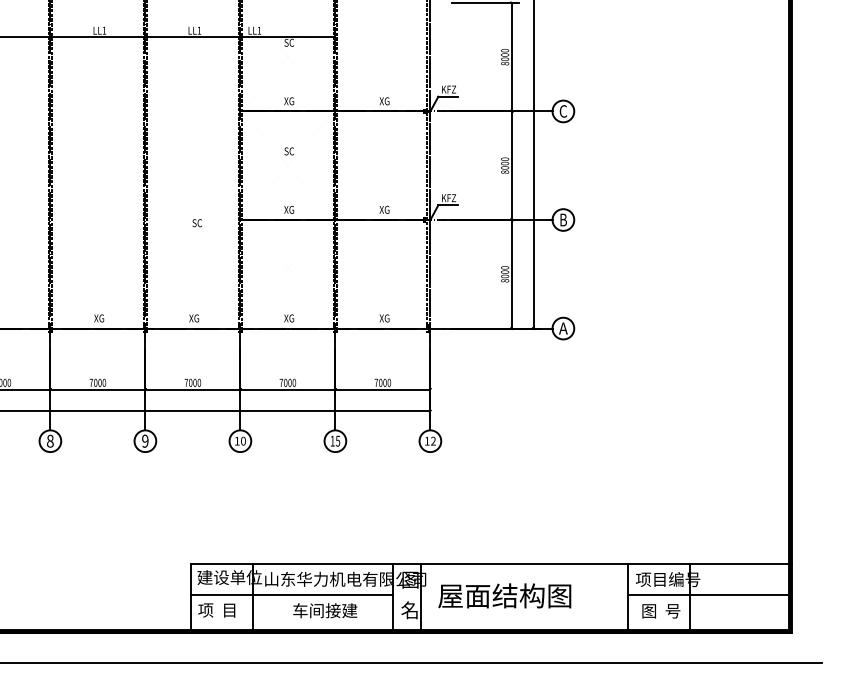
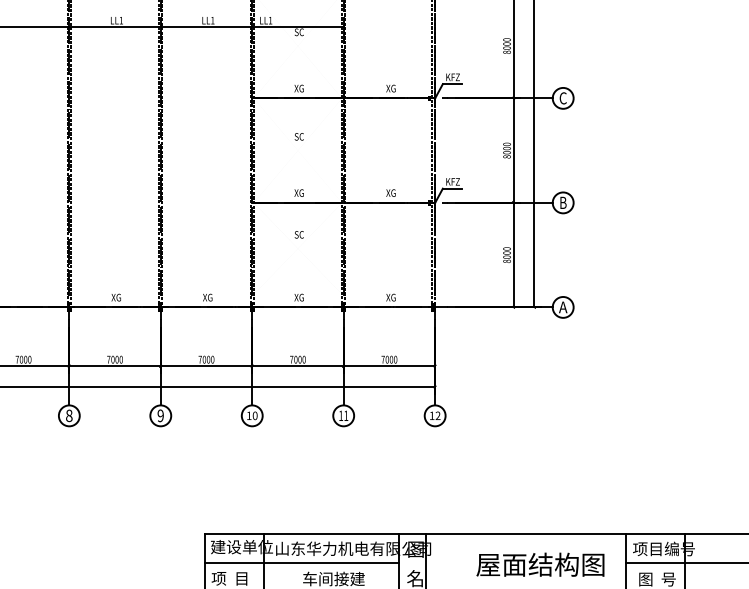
text: (196, 223) -> (298, 235), moved
text: (337, 440) -> (345, 415), 15 -> 11
text: (504, 595) -> (540, 564), moved

